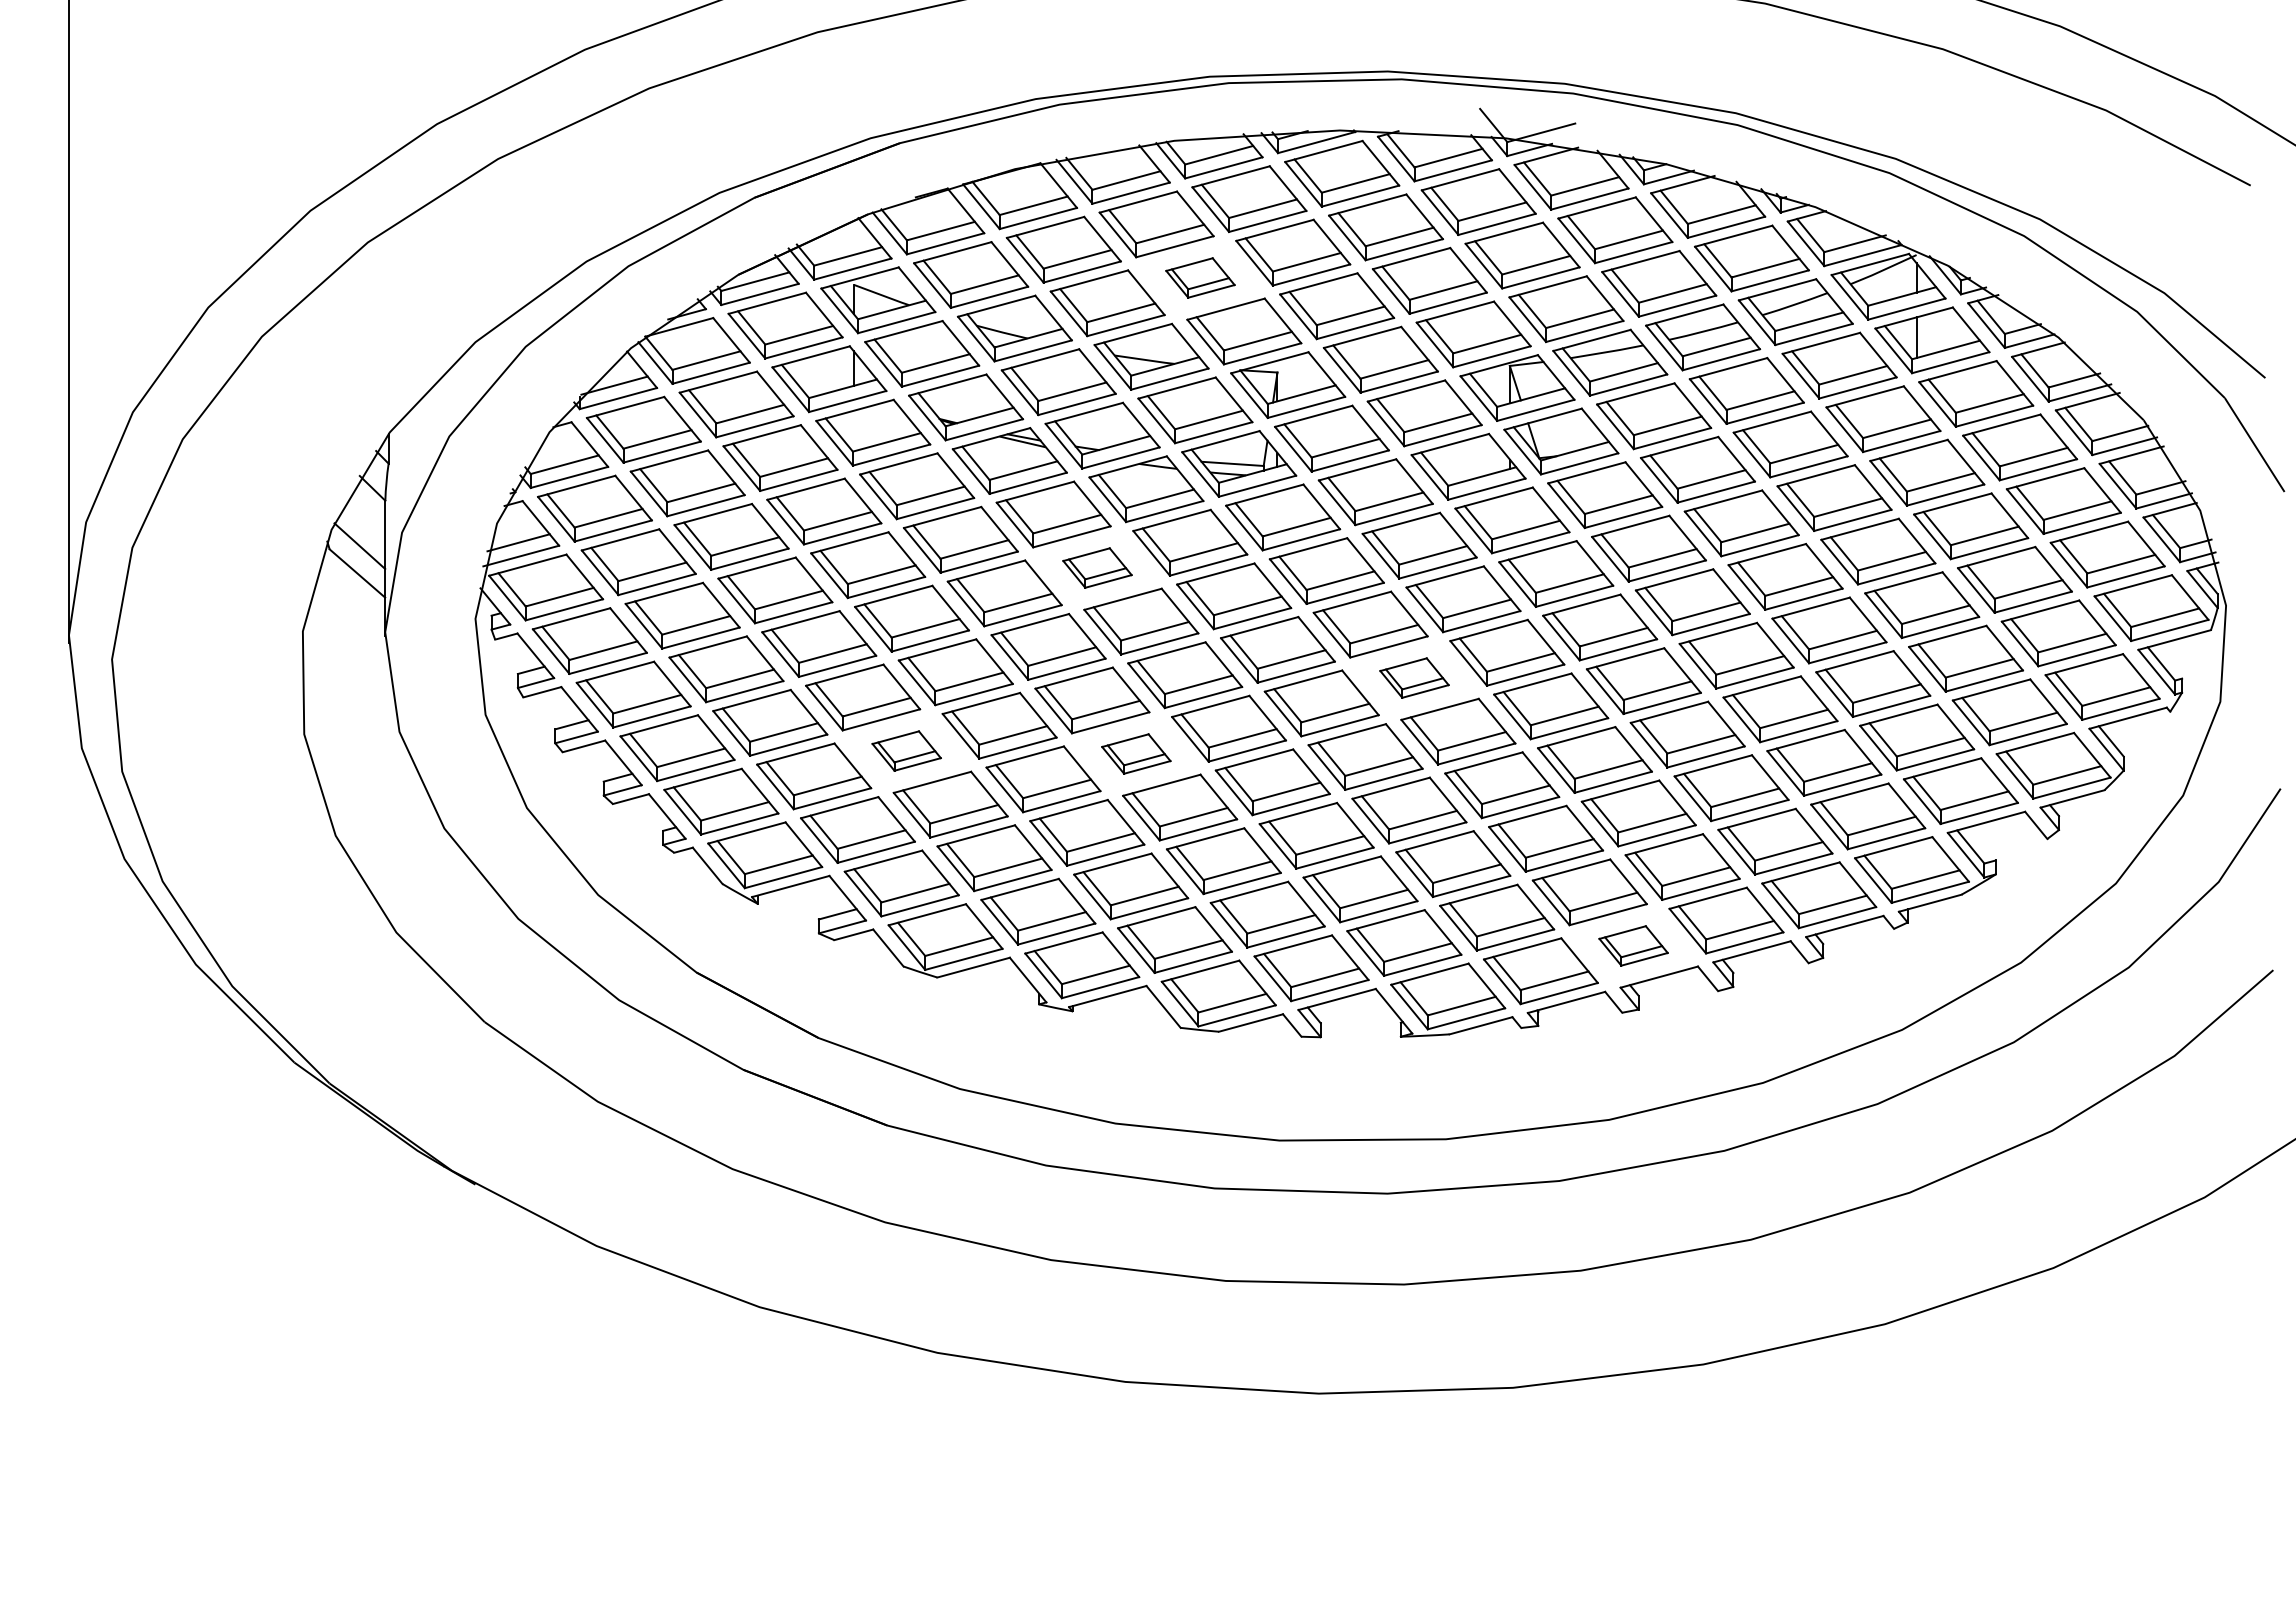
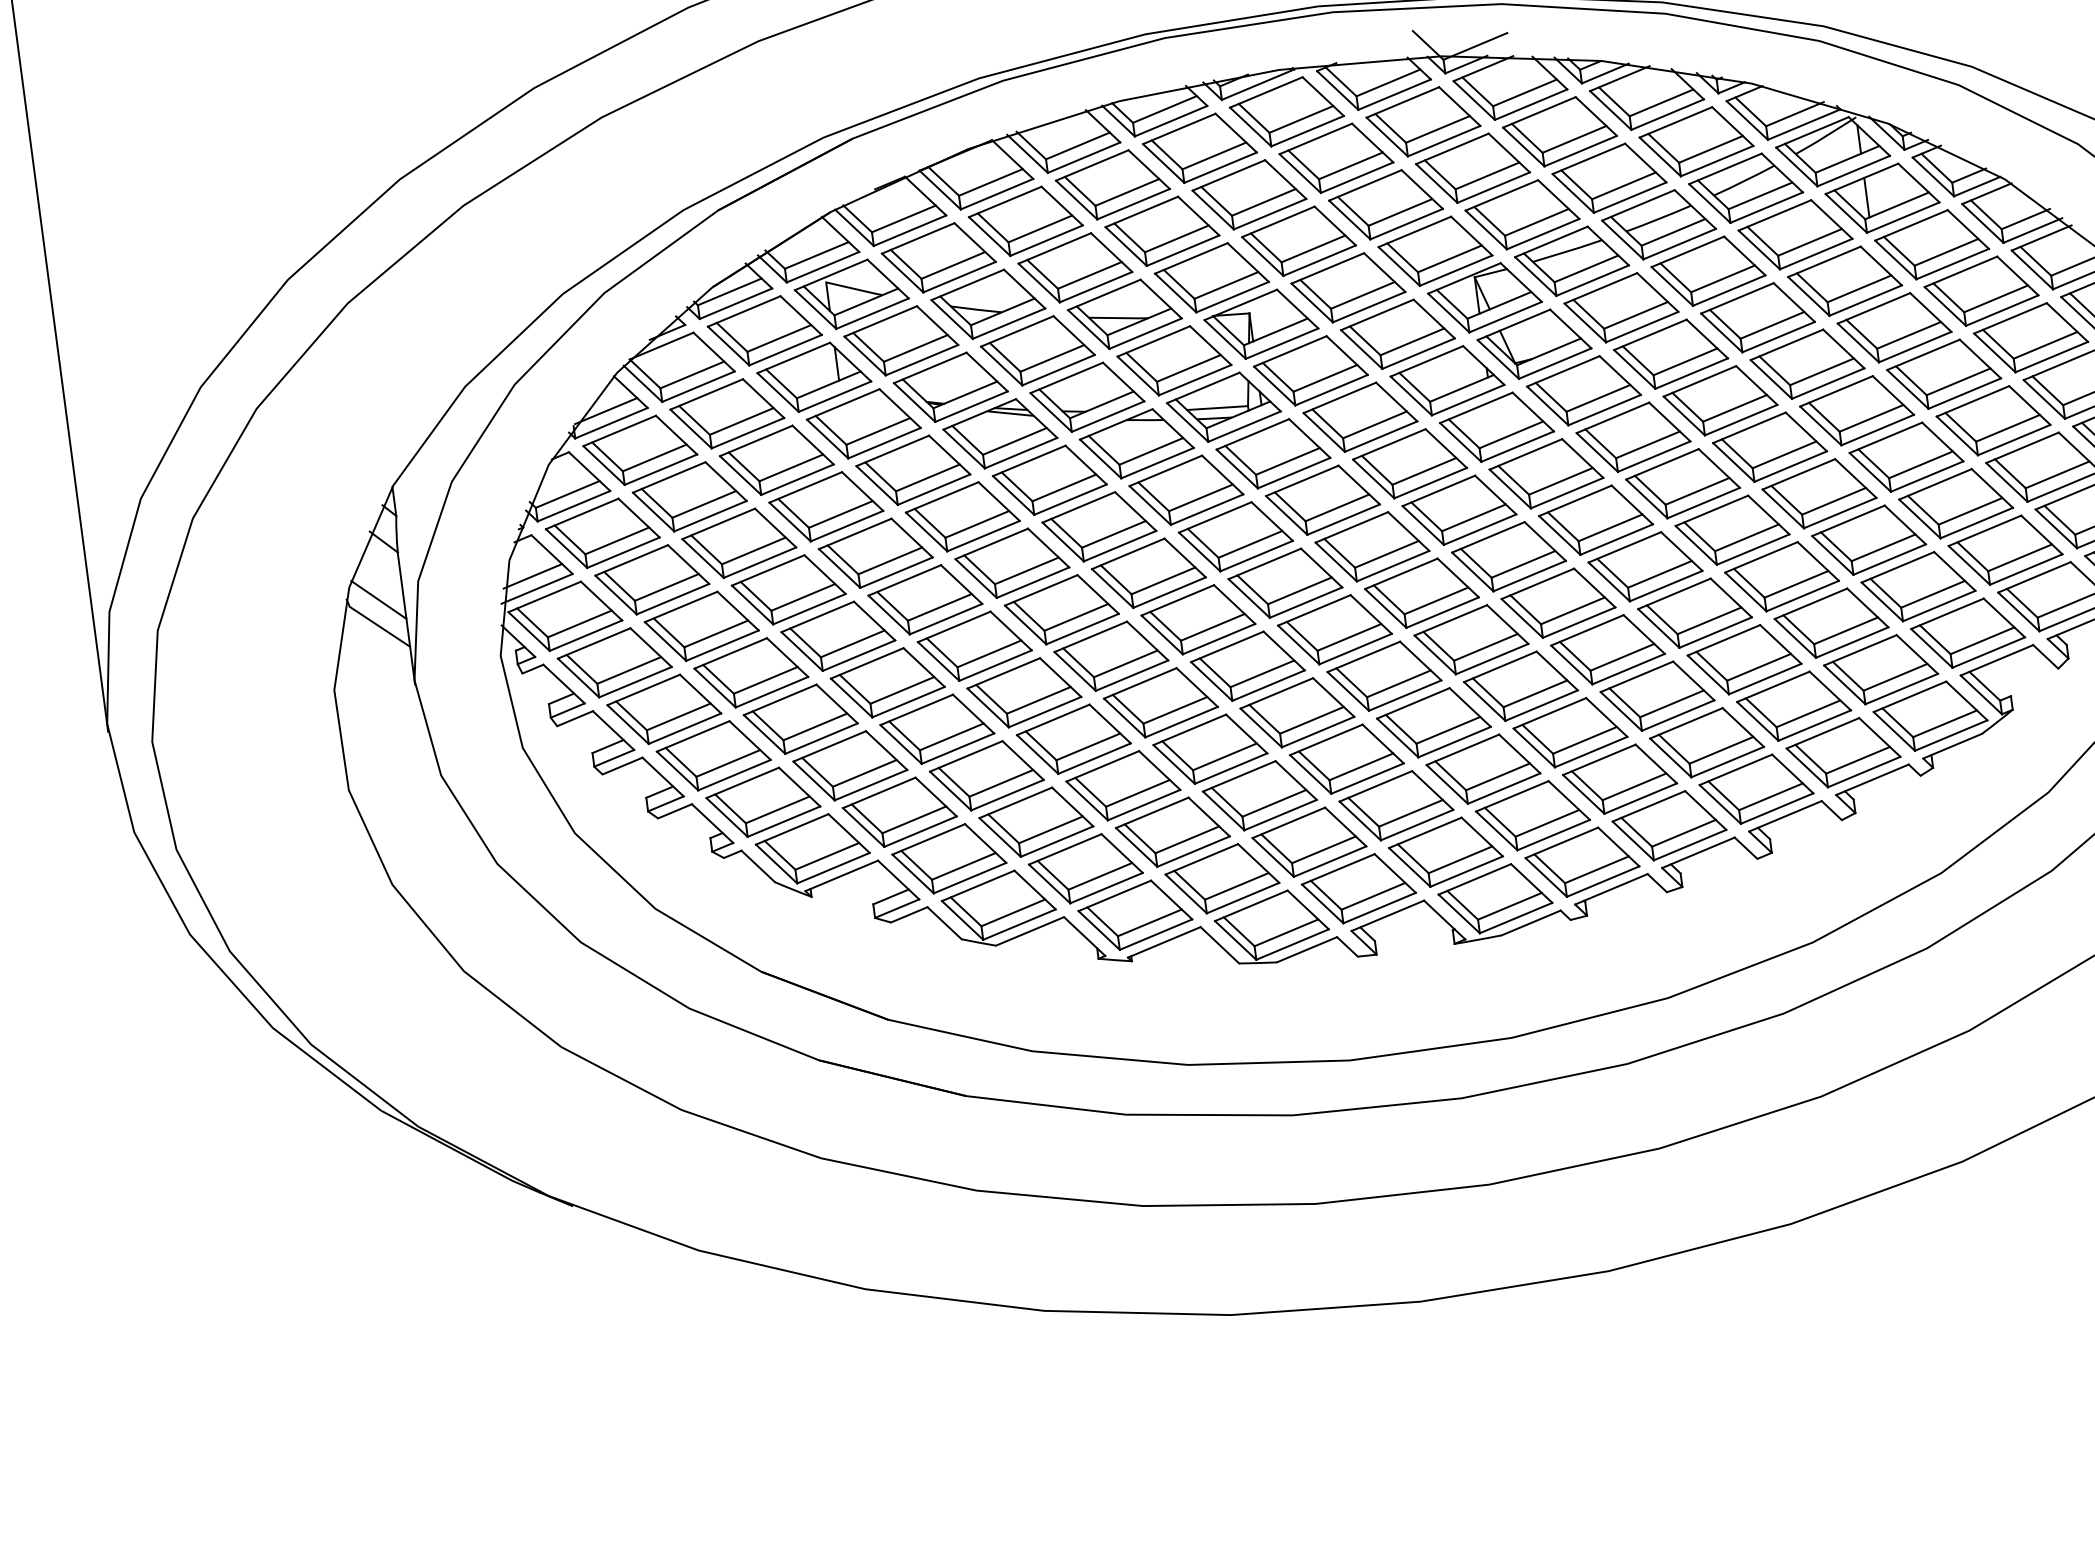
part: (1200, 277) -> (1162, 230), size x1.67
part: (1097, 567) -> (1099, 526), size x1.67
part: (1414, 677) -> (1421, 592), size x1.67
part: (906, 750) -> (936, 728), size x1.67
part: (1136, 753) -> (1161, 702), size x1.67
part: (1633, 945) -> (1669, 825), size x1.67

